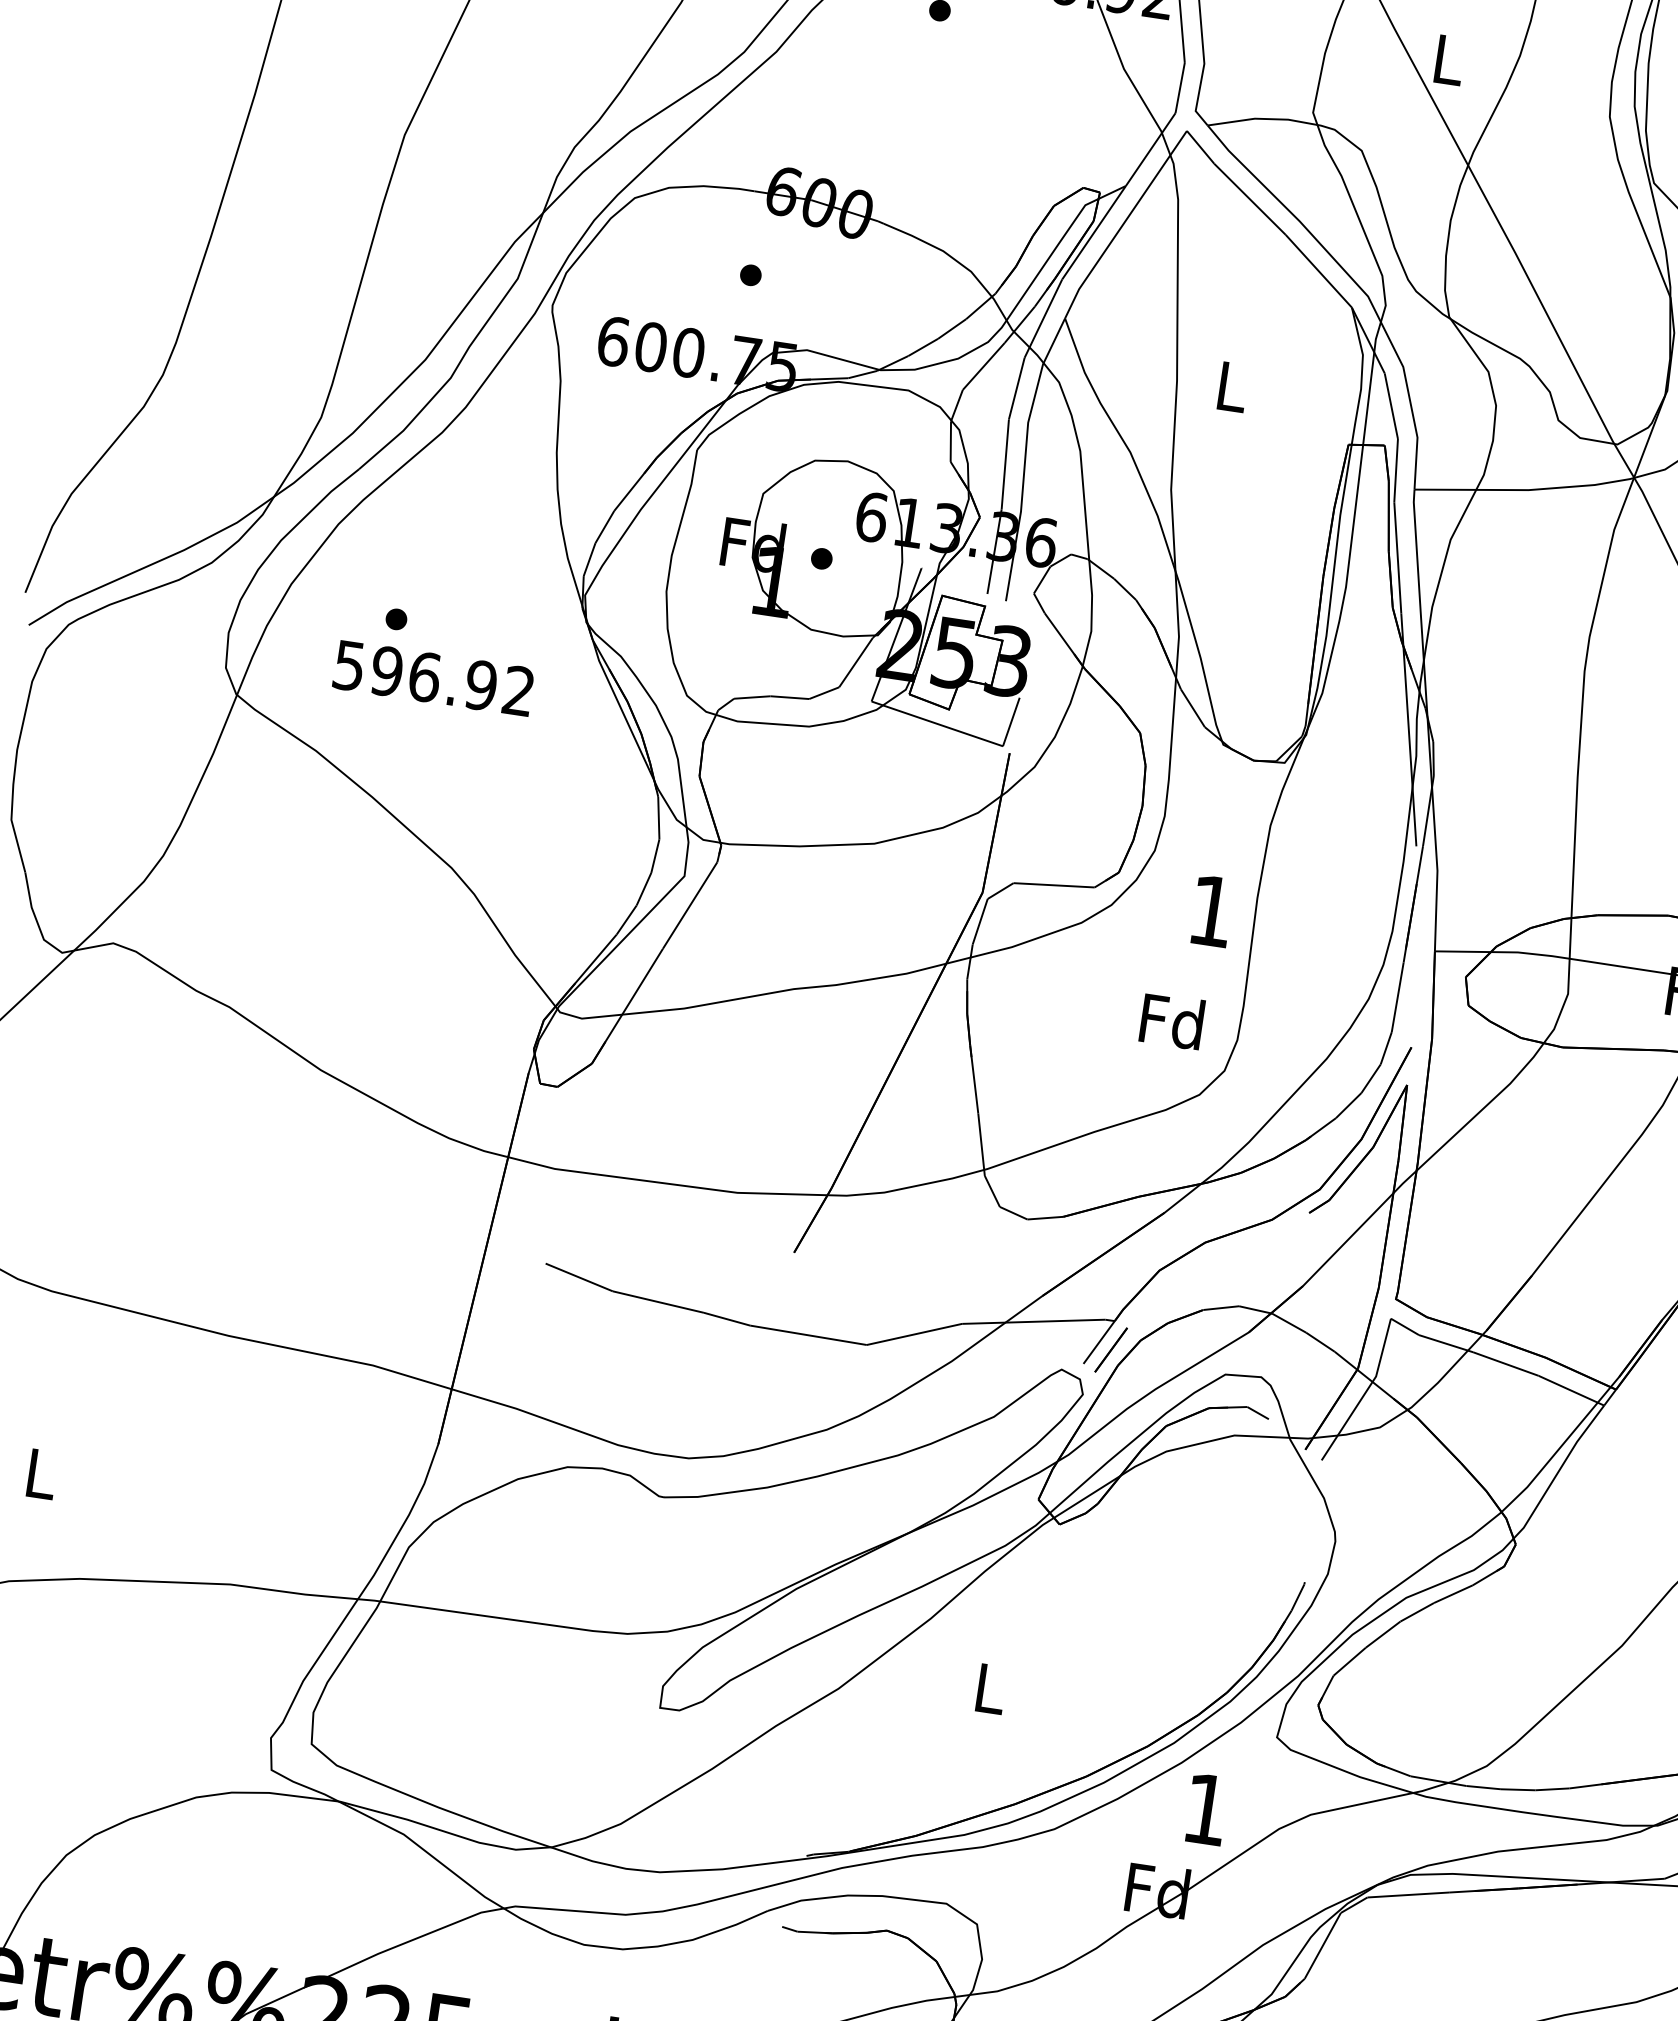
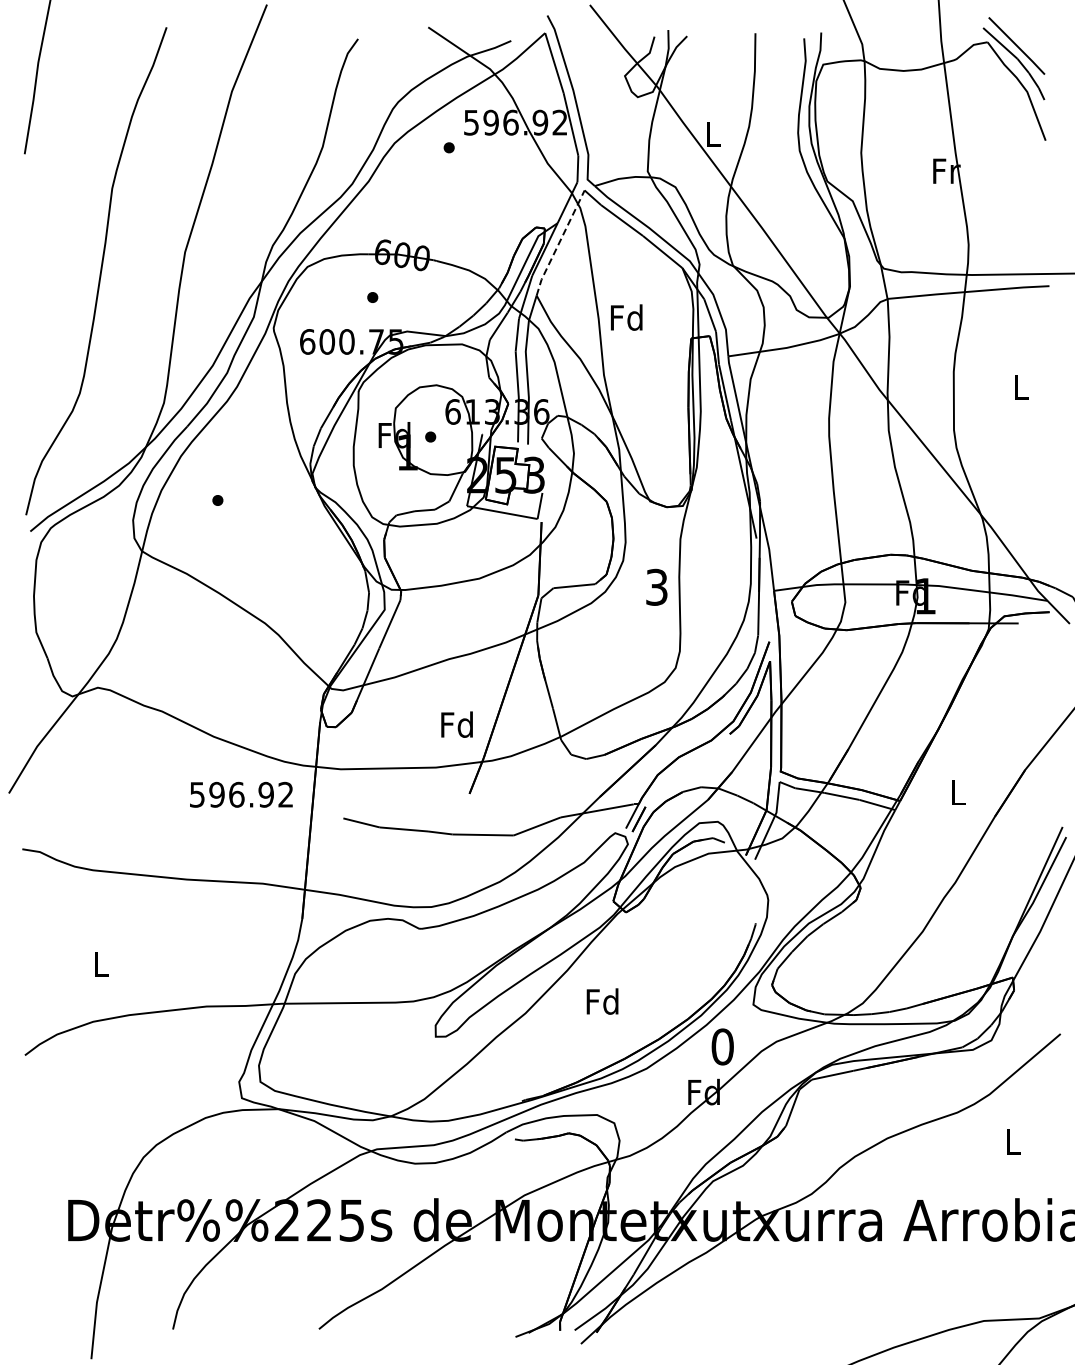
line: (1123, 223) -> (559, 242), solid -> dashed
text: (1230, 386) -> (626, 317), L -> Fd
text: (433, 677) -> (241, 794), moved
text: (1211, 909) -> (656, 586), 1 -> 3
text: (1171, 1020) -> (456, 724), moved
text: (989, 1688) -> (602, 1001), L -> Fd
text: (1205, 1808) -> (722, 1046), 1 -> 0

